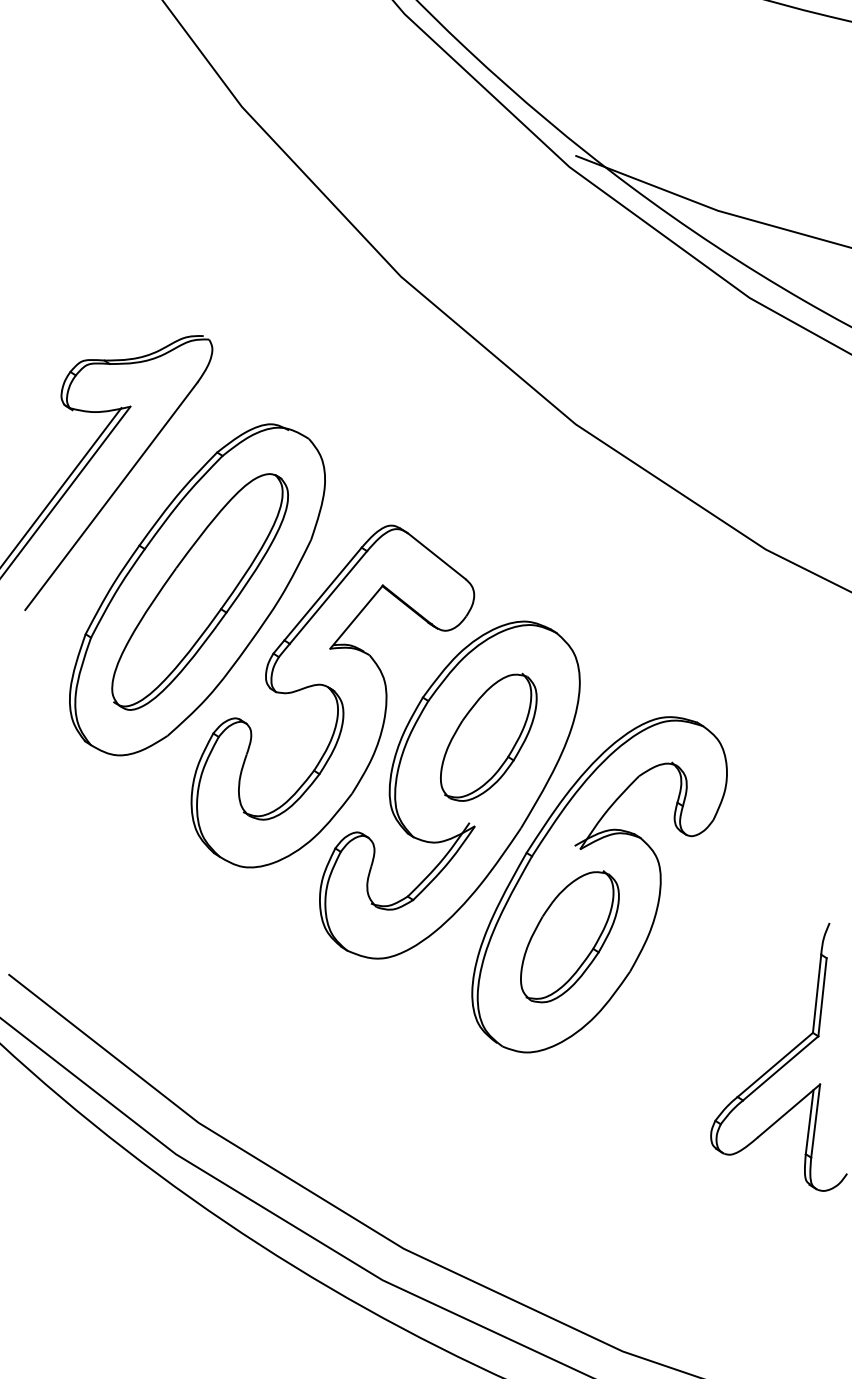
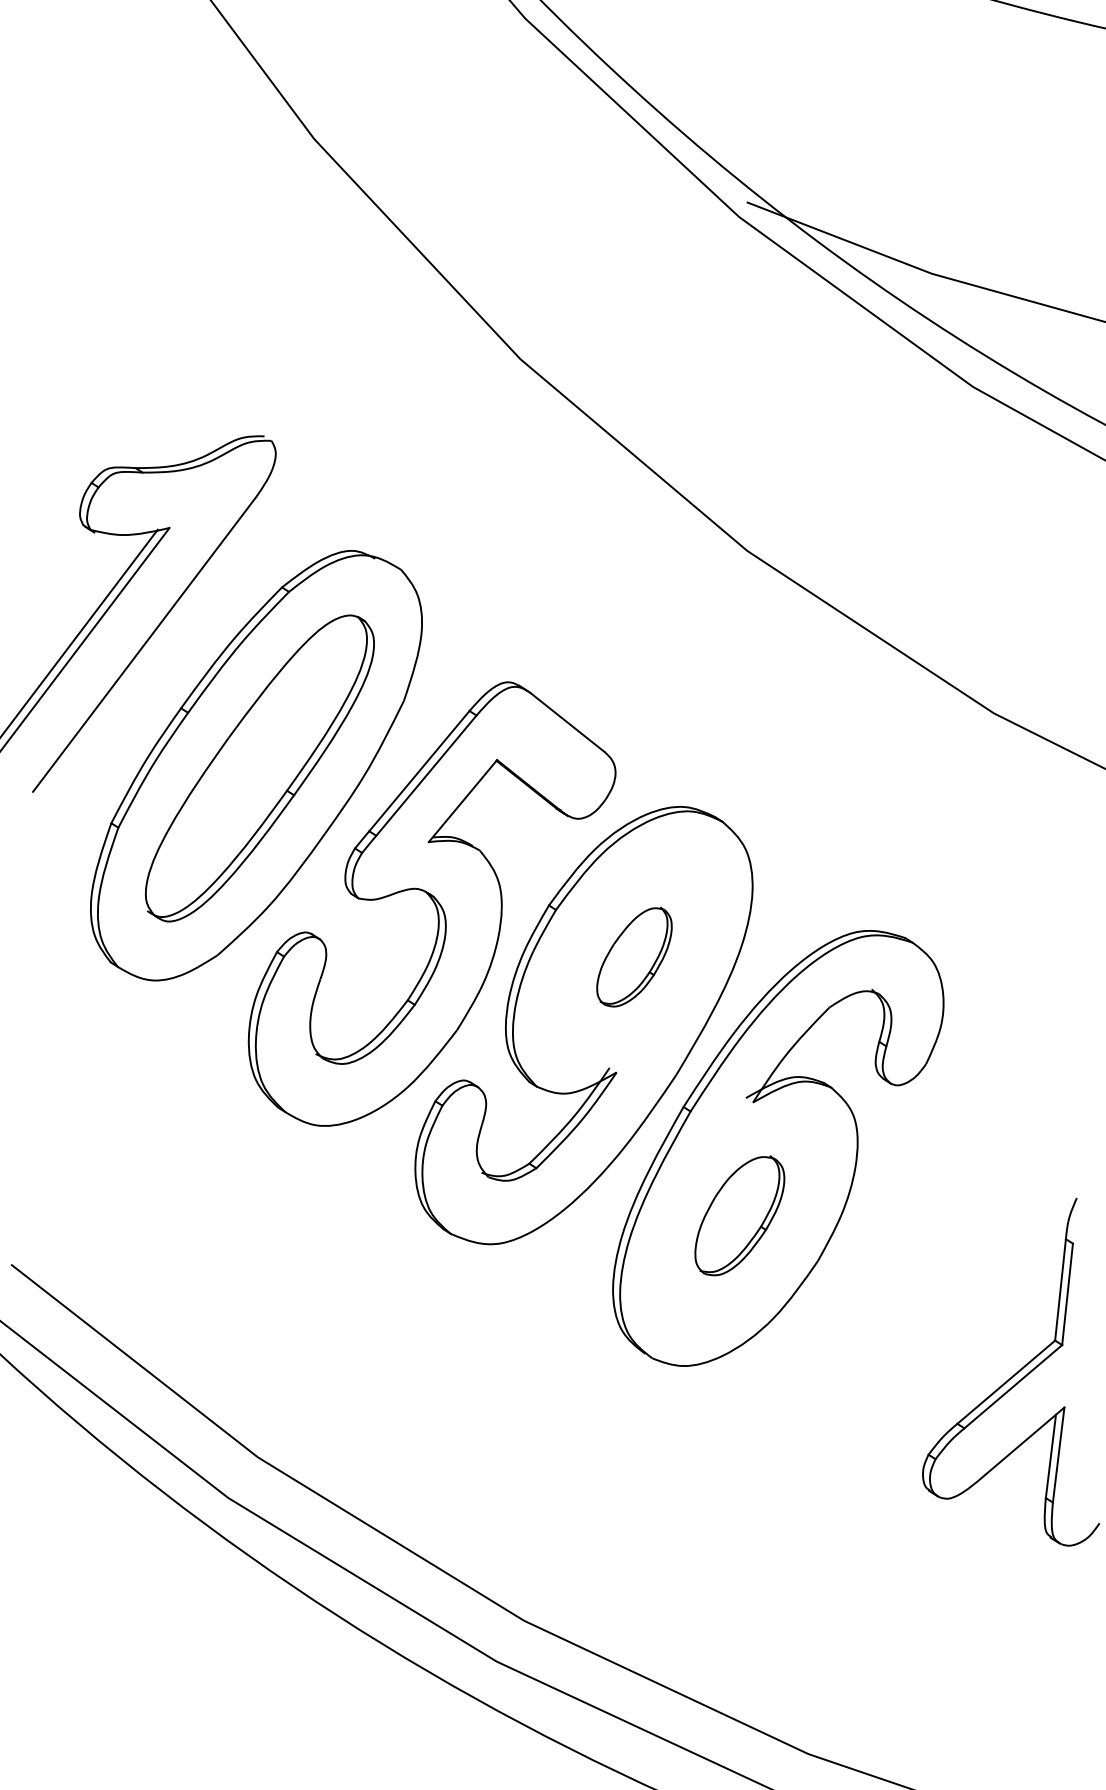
part: (488, 736) -> (634, 956), size x0.6
part: (569, 936) -> (739, 1215), size x0.7

